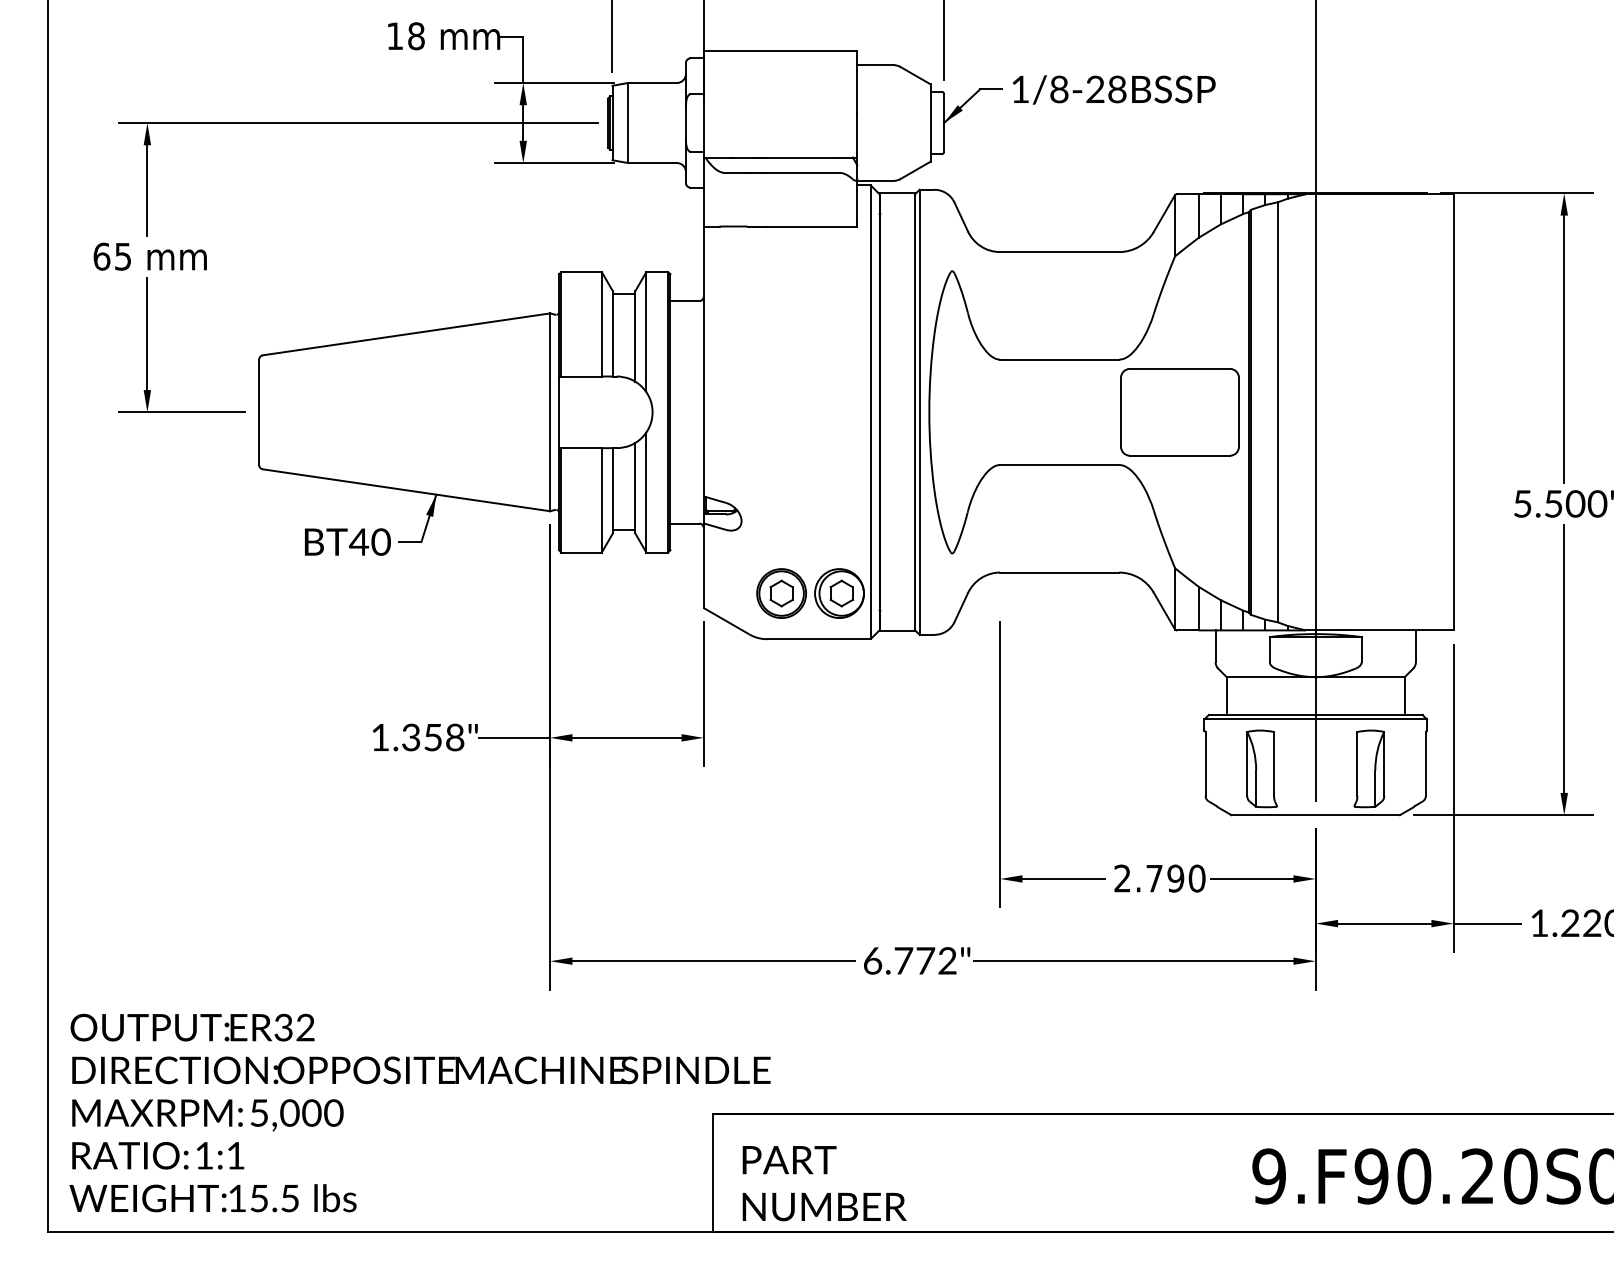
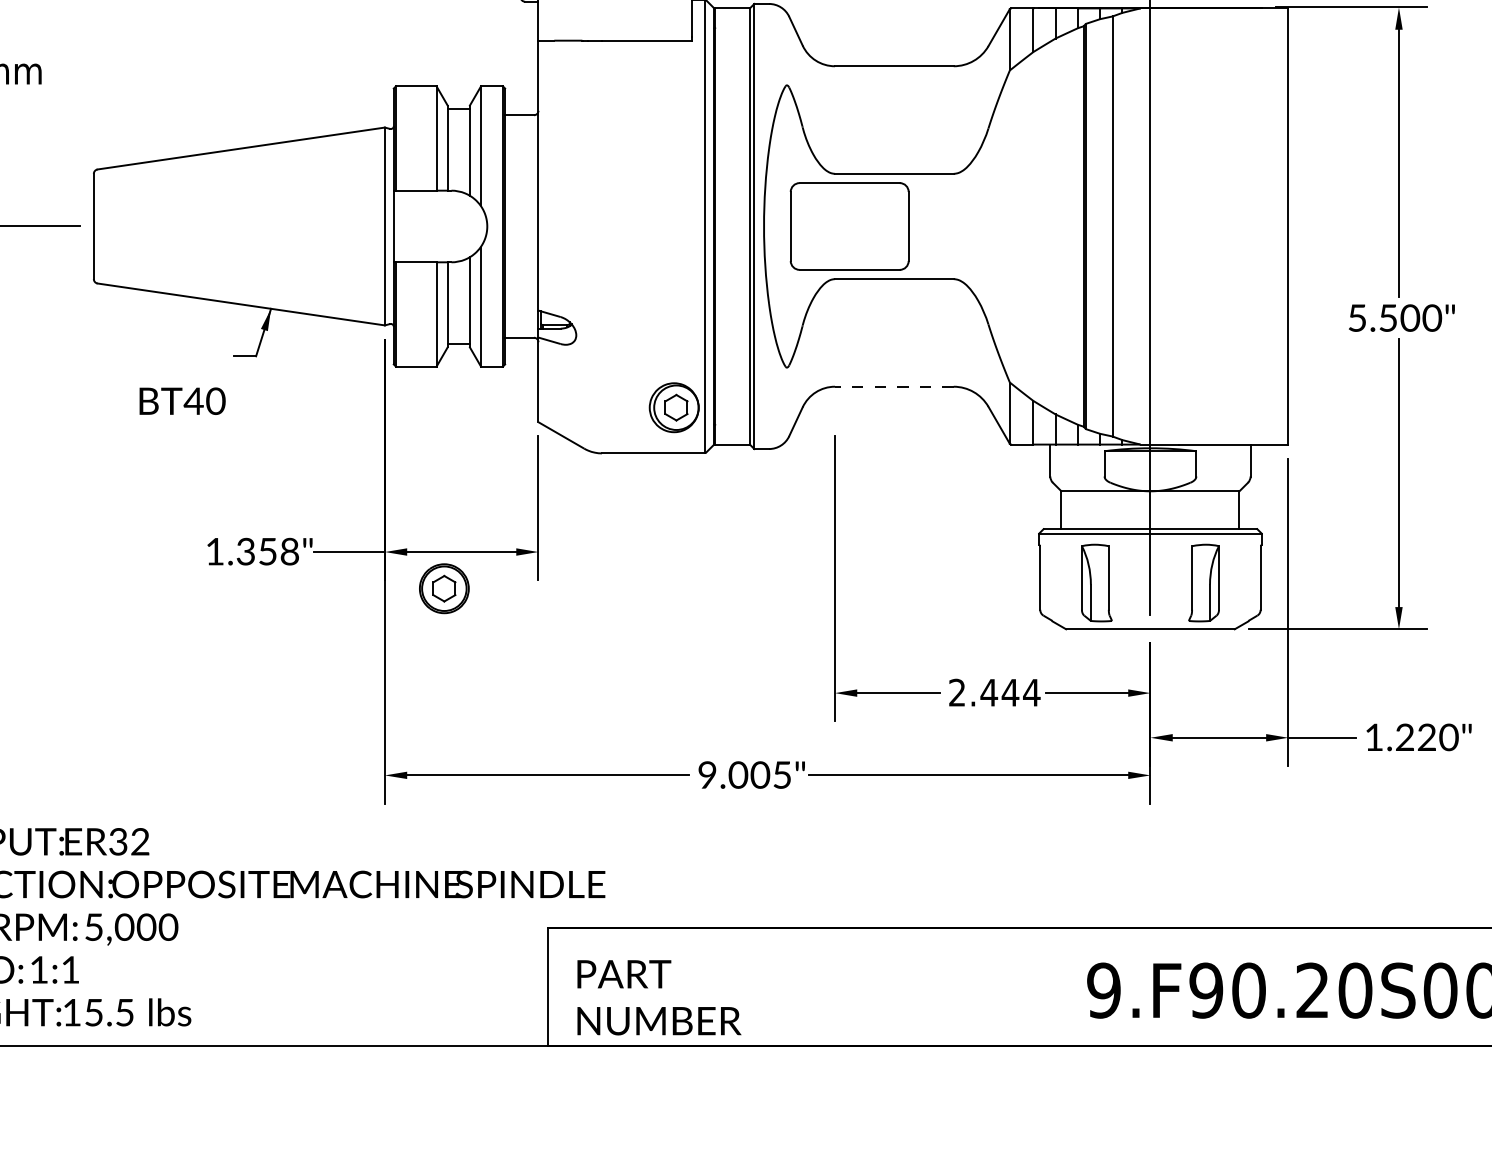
part: (1179, 412) -> (849, 226), moved
text: (347, 541) -> (182, 400), moved
line: (1059, 572) -> (894, 386), solid -> dashed
part: (781, 593) -> (444, 588), moved
text: (1175, 878) -> (1010, 692), 2.790 -> 2.444
text: (909, 960) -> (744, 774), 6.772" -> 9.005"

